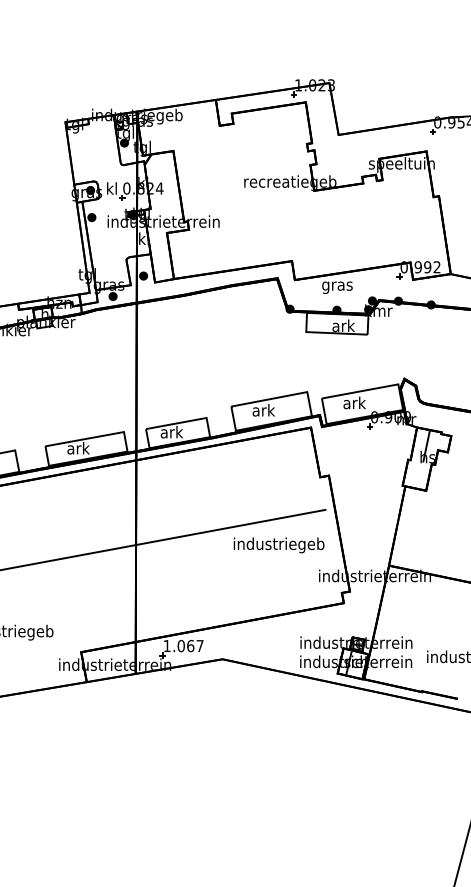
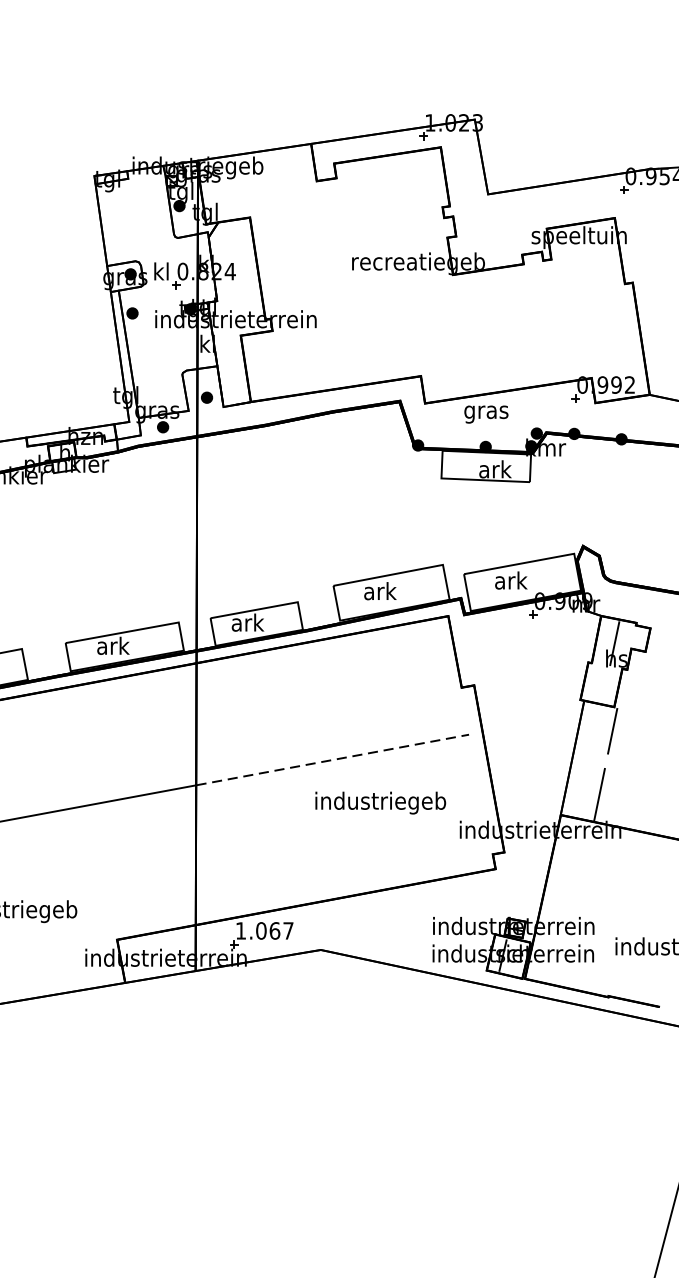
line: (397, 525) -> (606, 764), moved
line: (231, 527) -> (333, 760), solid -> dashed
text: (278, 545) -> (379, 803), moved

